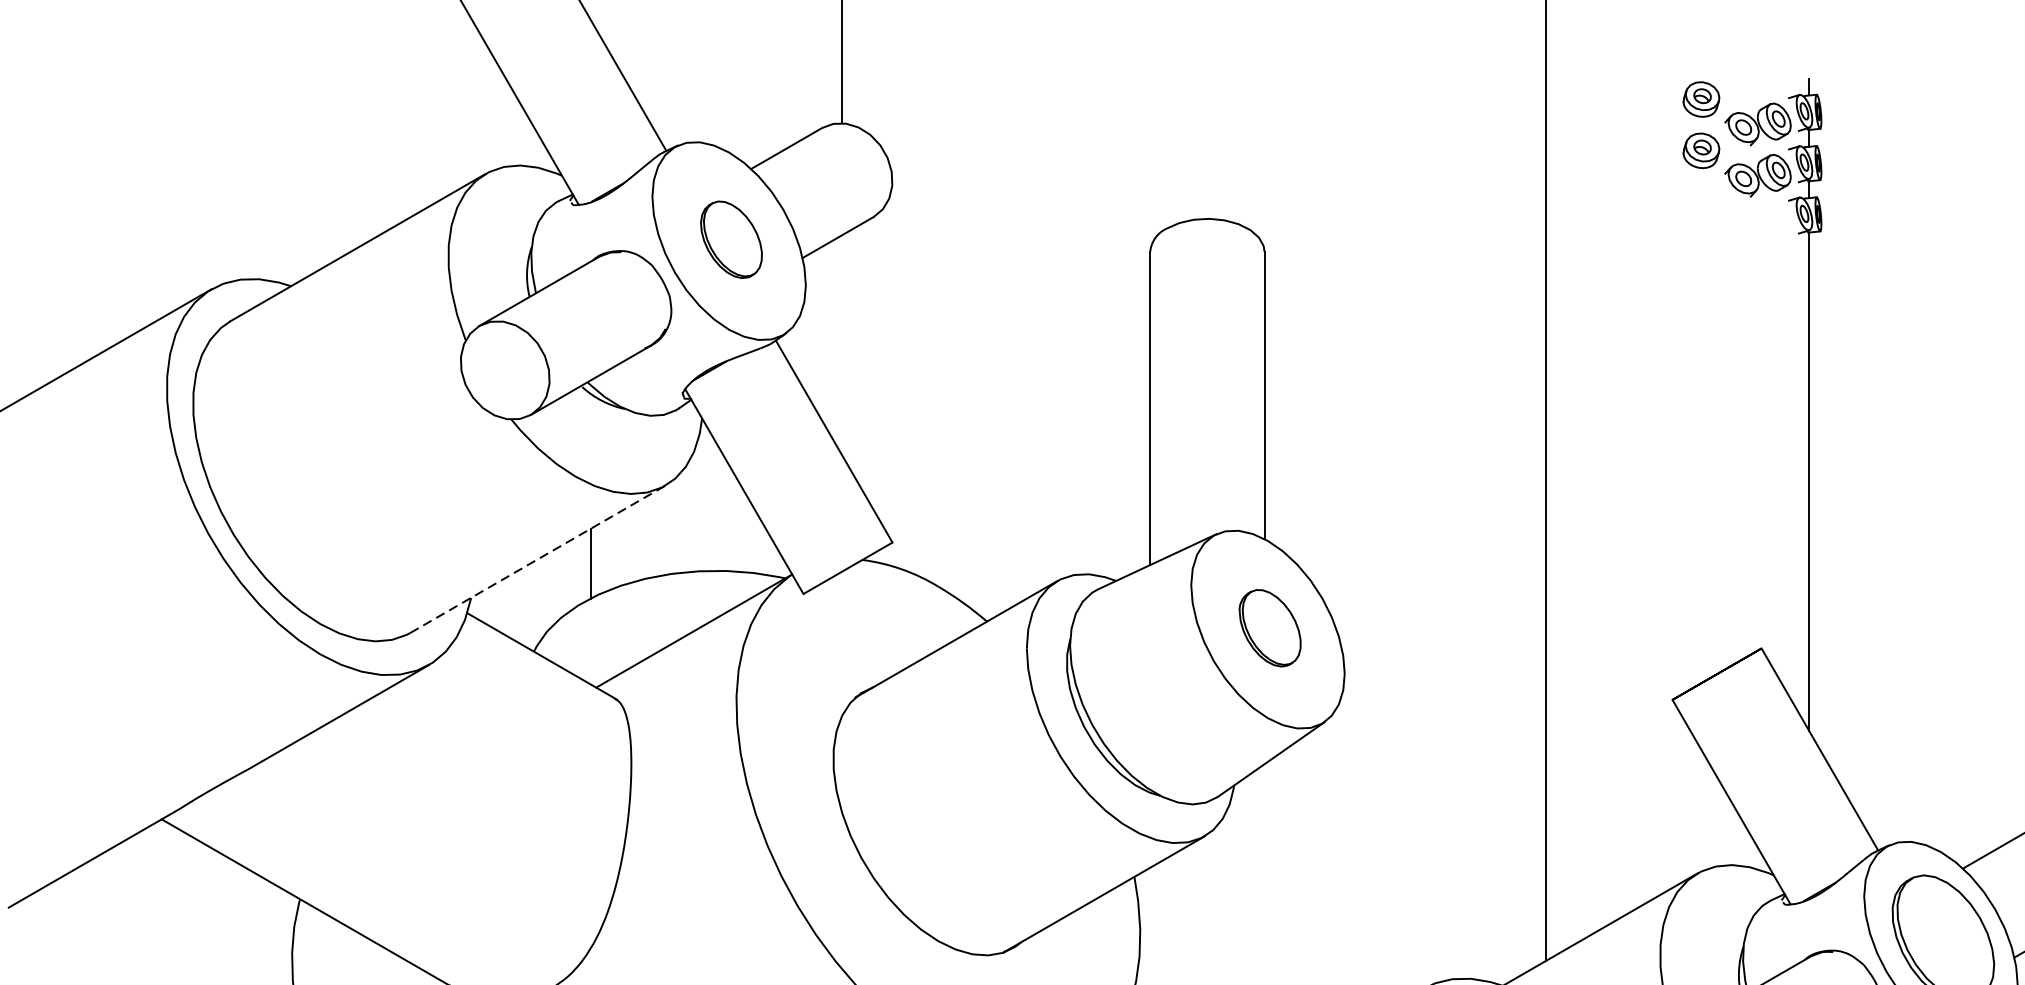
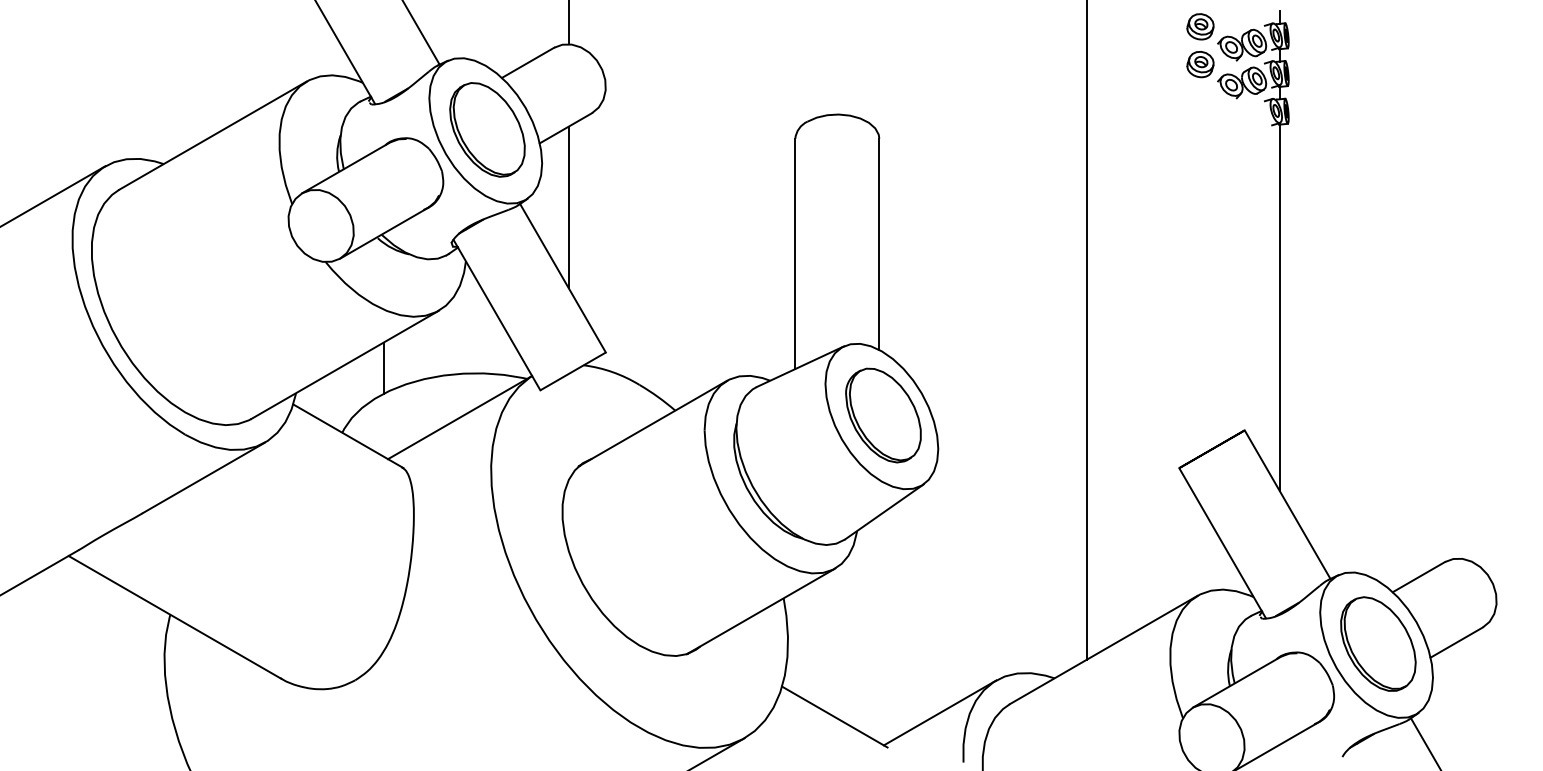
part: (731, 239) -> (487, 129), size x1.67
line: (841, 345) -> (568, 207), added
line: (538, 558) -> (345, 364), dashed -> solid
part: (1270, 628) -> (883, 415), size x1.67

